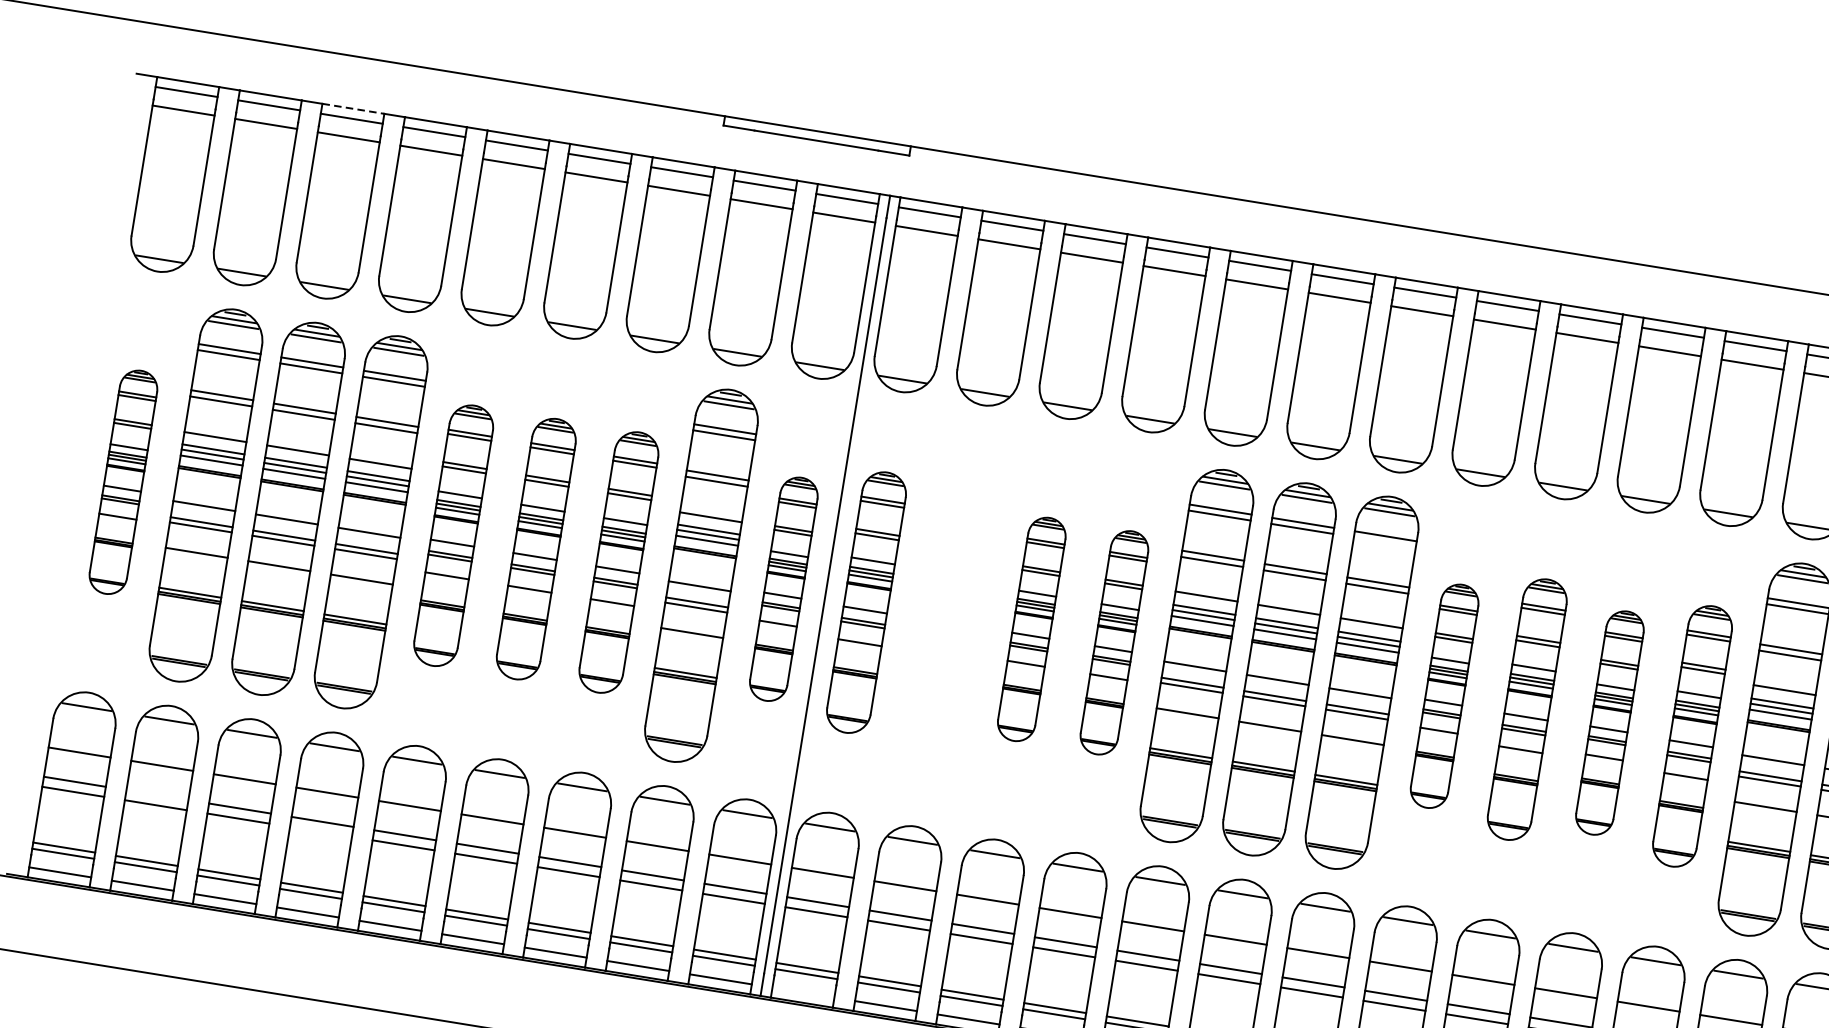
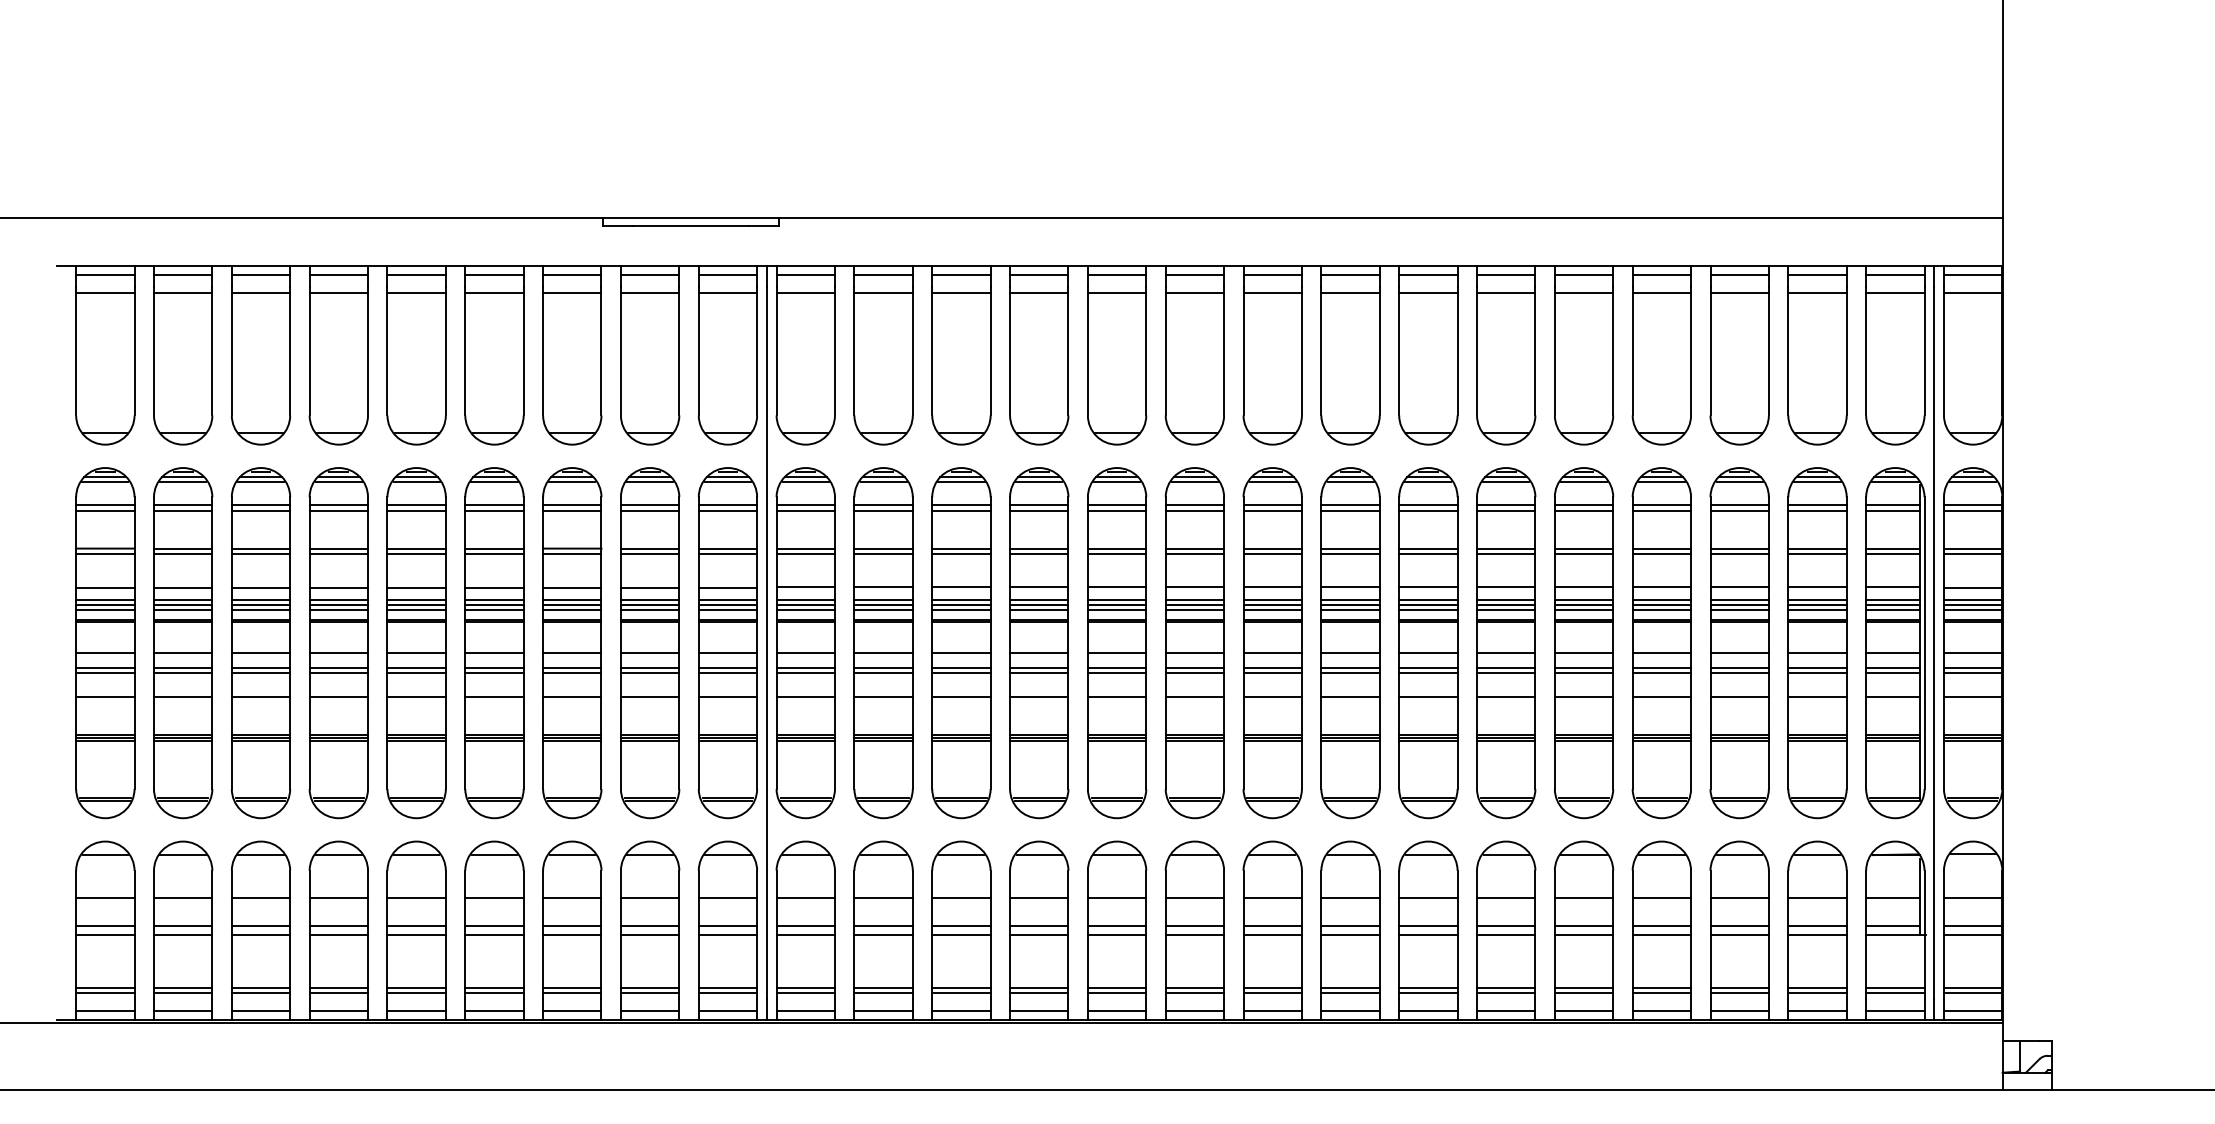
line: (353, 109) -> (261, 266), dashed -> solid
part: (123, 482) -> (105, 643), size x1.67
part: (453, 536) -> (416, 643), size x1.43
line: (1384, 542) -> (1272, 510), added
part: (536, 549) -> (494, 643), size x1.43
part: (619, 562) -> (572, 643), size x1.43
part: (783, 589) -> (727, 643), size x1.67
part: (866, 602) -> (805, 643), size x1.43
part: (949, 616) -> (883, 643), added
part: (1031, 629) -> (961, 643), size x1.67
part: (1114, 643) -> (1039, 643), size x1.67
part: (1444, 696) -> (1350, 643), size x1.67
part: (1527, 709) -> (1428, 643), size x1.43
part: (1610, 723) -> (1506, 643), size x1.67
part: (1692, 736) -> (1584, 643), size x1.43
line: (157, 795) -> (183, 925), added
line: (320, 831) -> (338, 934), added
line: (803, 992) -> (805, 1010), added

